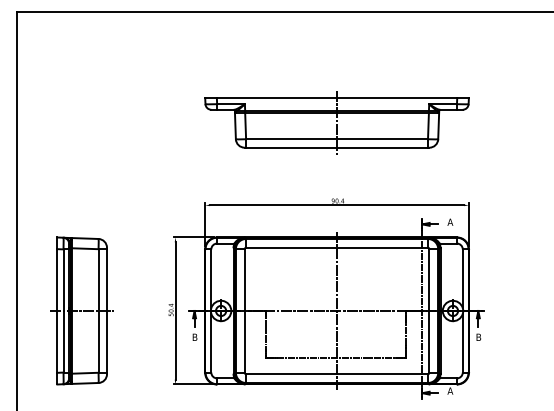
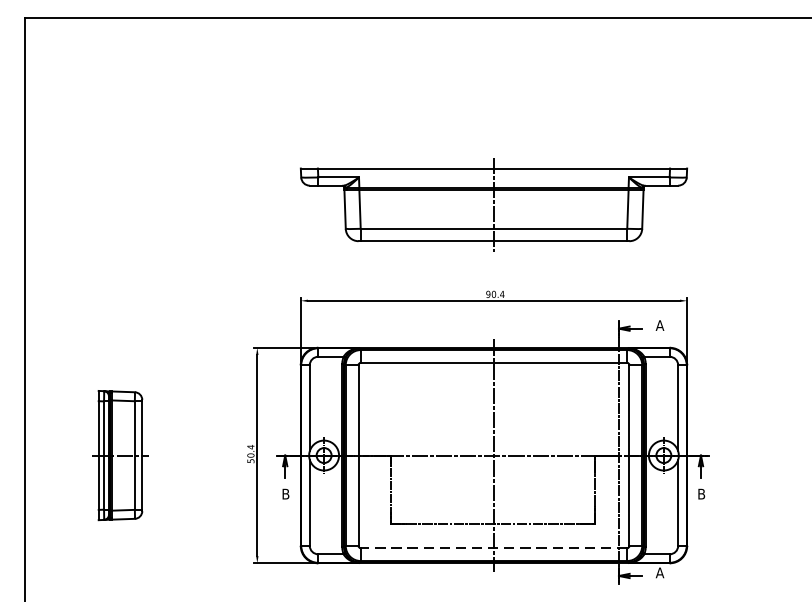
part: (336, 122) -> (493, 204), moved
part: (81, 310) -> (119, 454), size x0.6
line: (337, 374) -> (494, 548), solid -> dashed

